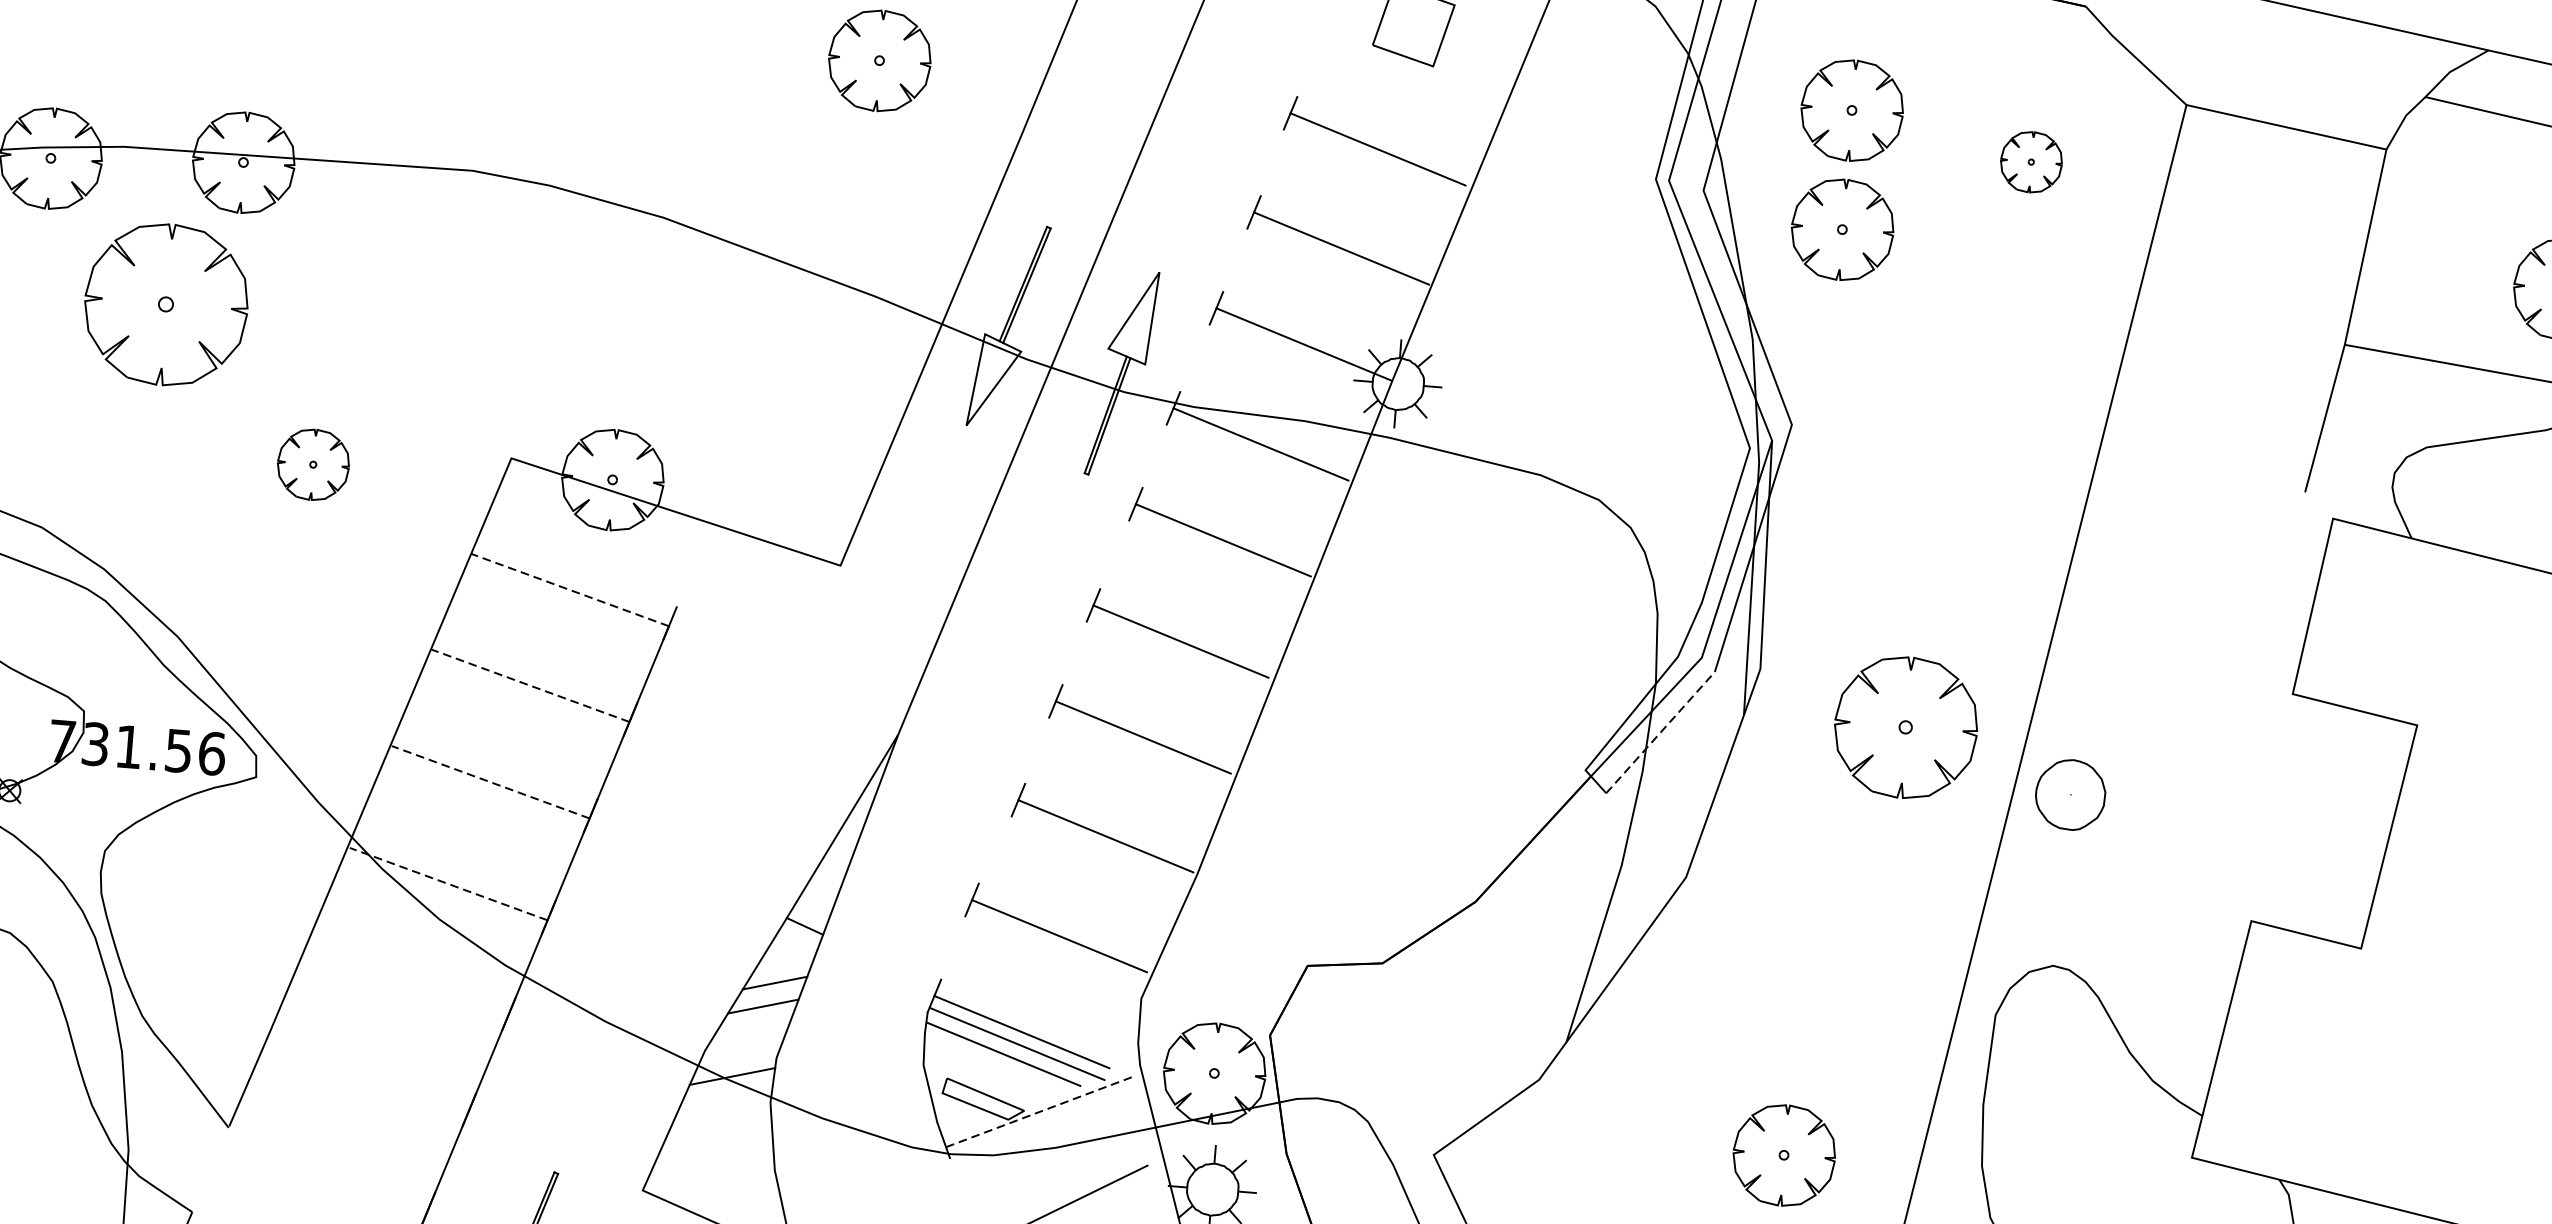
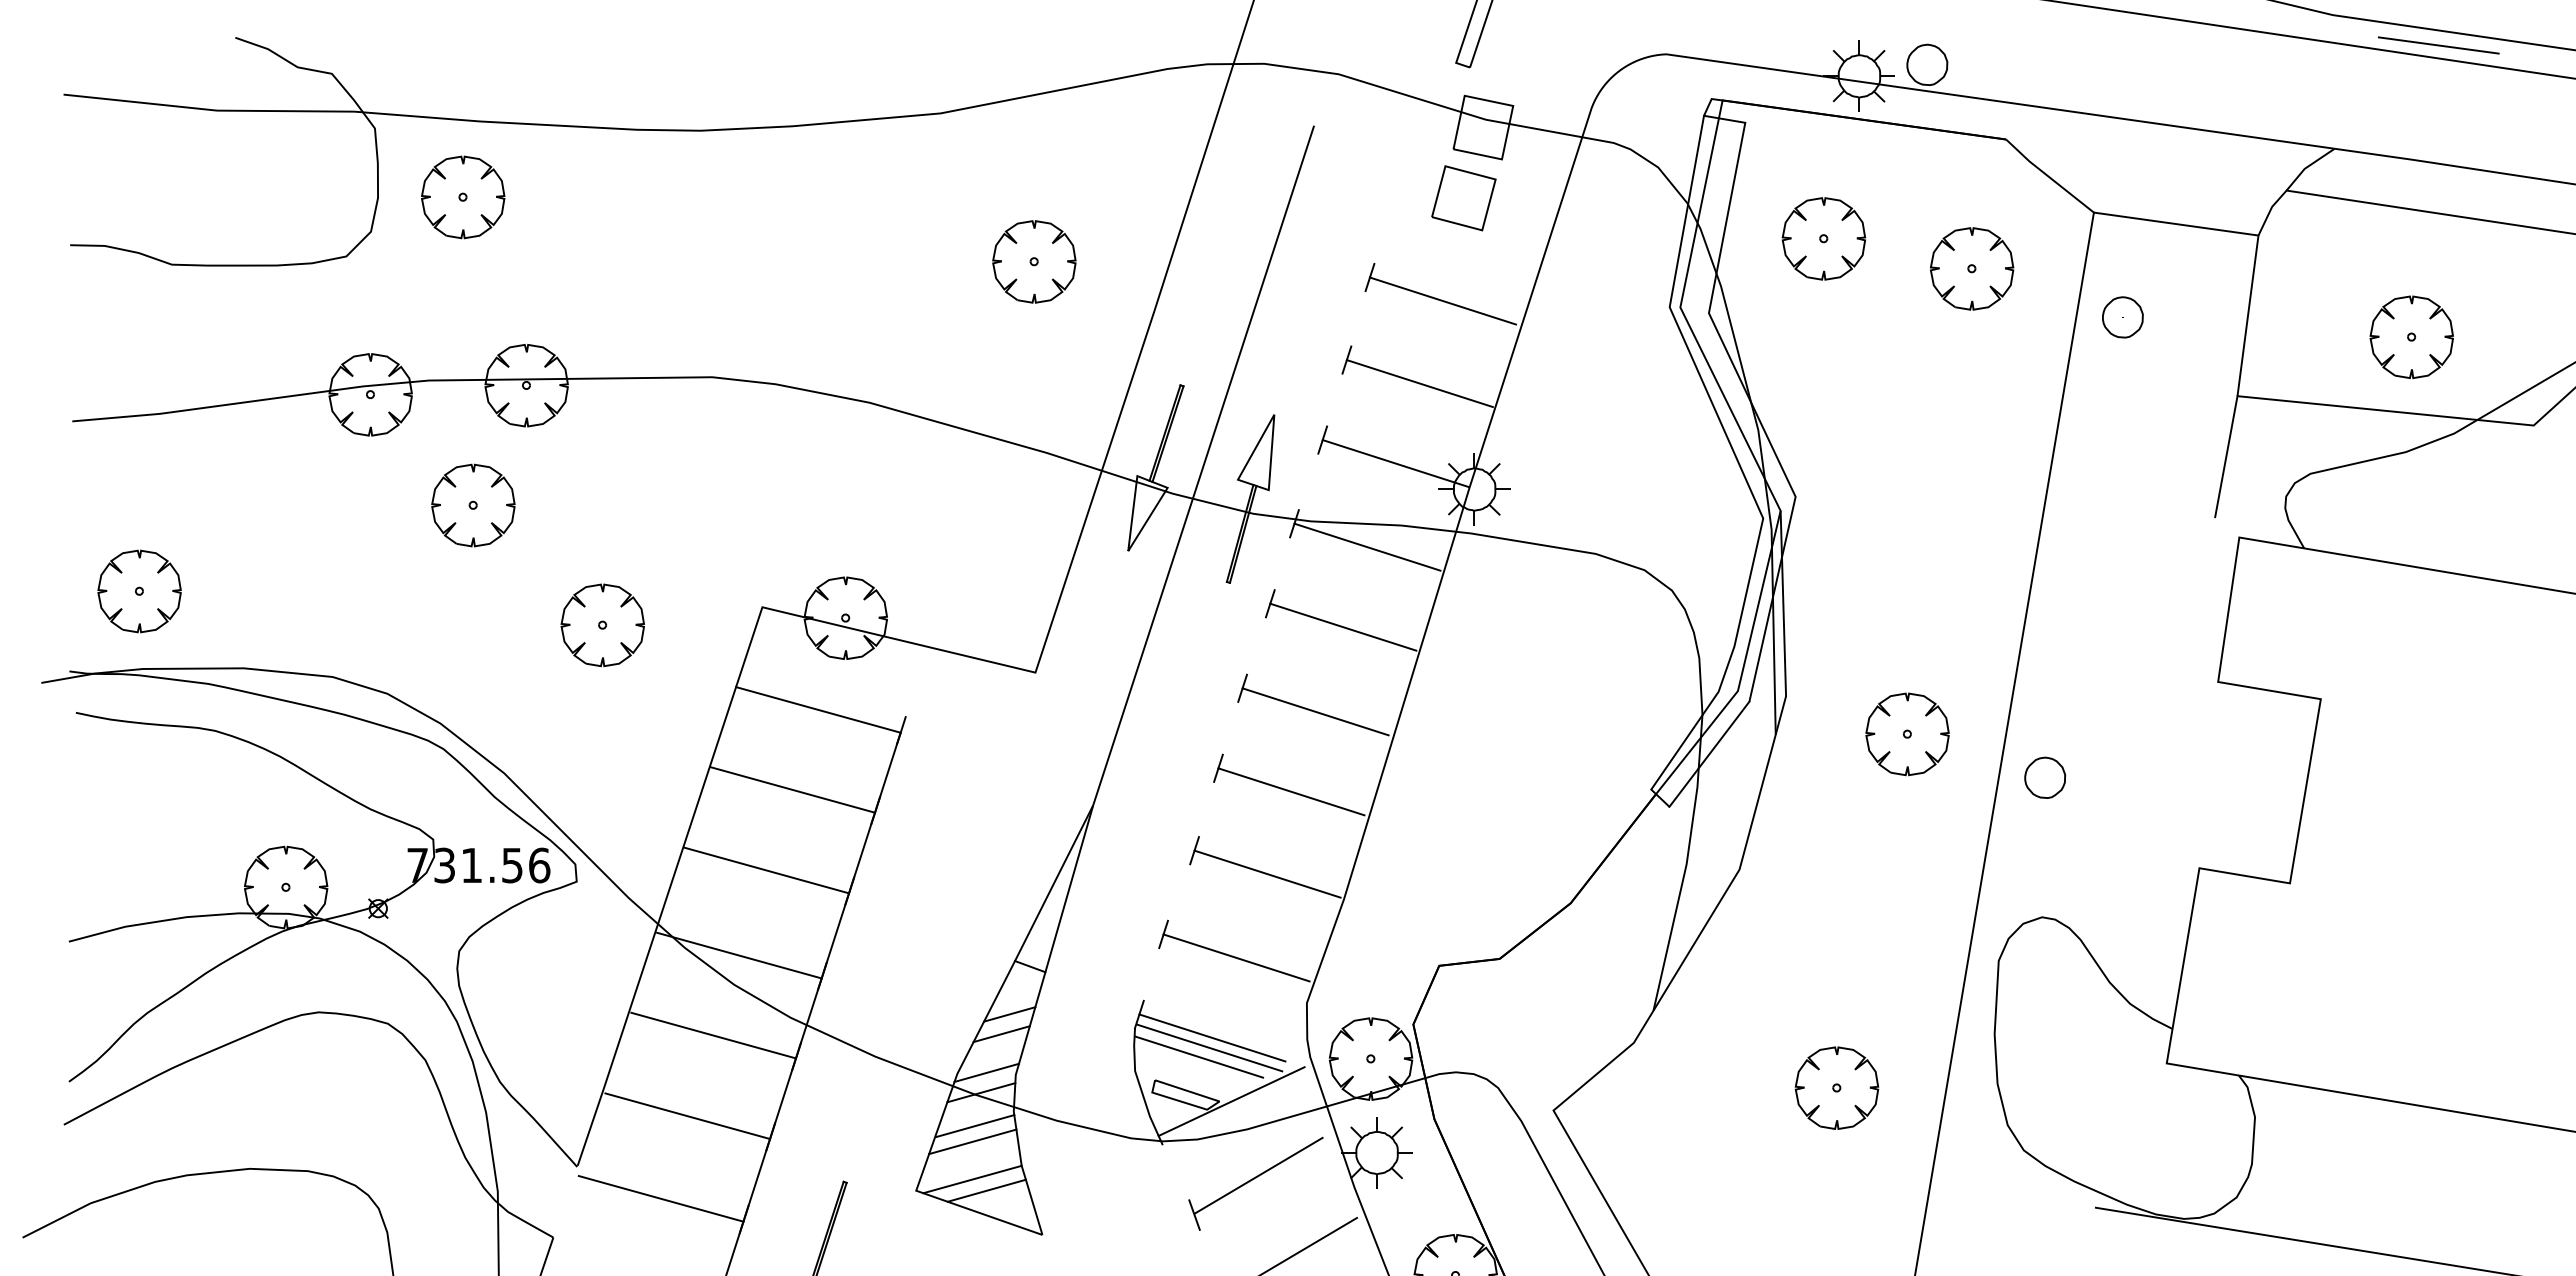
part: (2031, 161) -> (1972, 268), size x1.67
part: (1842, 229) -> (1823, 335), removed
part: (2211, 236) -> (2122, 317), added
part: (166, 304) -> (473, 505), size x0.62
part: (313, 464) -> (602, 625), size x1.43
line: (569, 589) -> (817, 709), dashed -> solid
line: (530, 685) -> (792, 789), dashed -> solid
part: (1905, 727) -> (1907, 734), size x0.71
line: (1660, 731) -> (1709, 753), dashed -> solid
line: (490, 782) -> (766, 870), dashed -> solid
part: (2071, 794) -> (2045, 777), size x0.71
line: (447, 883) -> (738, 955), dashed -> solid
line: (409, 979) -> (713, 1035), added
line: (740, 1052) -> (986, 1072), added
line: (369, 1076) -> (687, 1116), added
line: (1038, 1112) -> (1231, 1101), dashed -> solid
line: (721, 1117) -> (975, 1126), added
line: (716, 1135) -> (972, 1141), added
line: (327, 1174) -> (660, 1198), added
line: (713, 1182) -> (972, 1179), added
line: (729, 1197) -> (986, 1190), added

